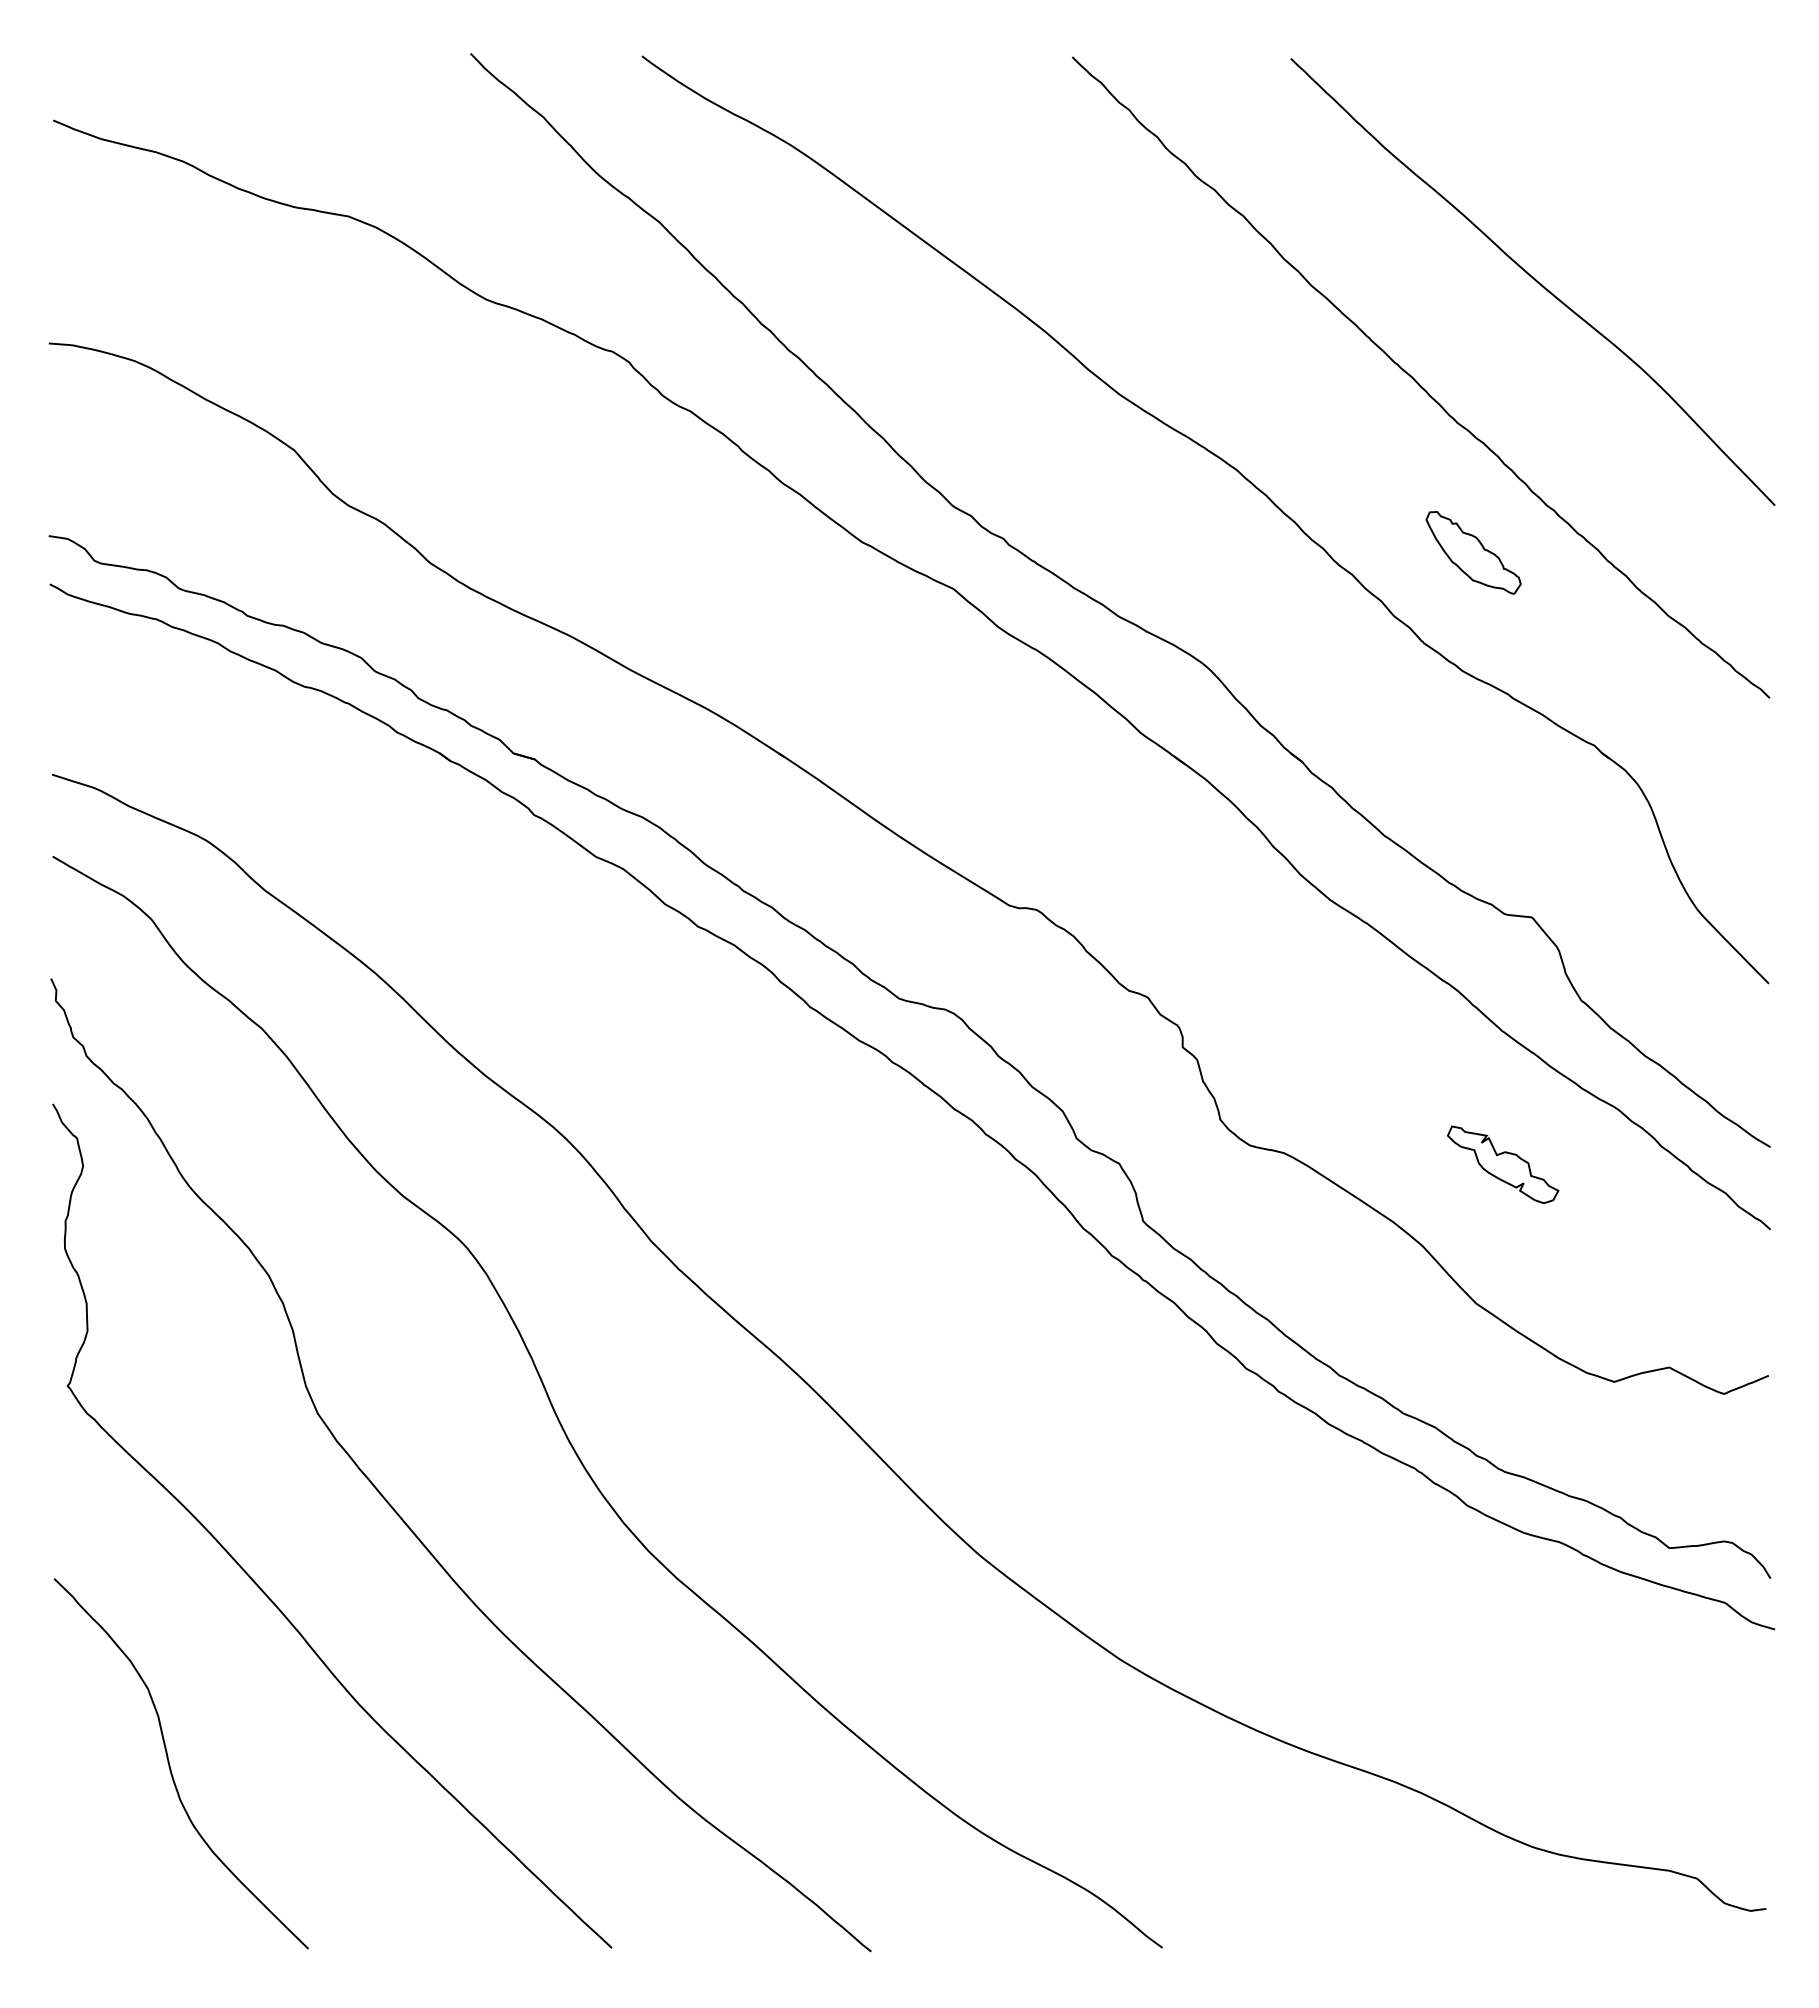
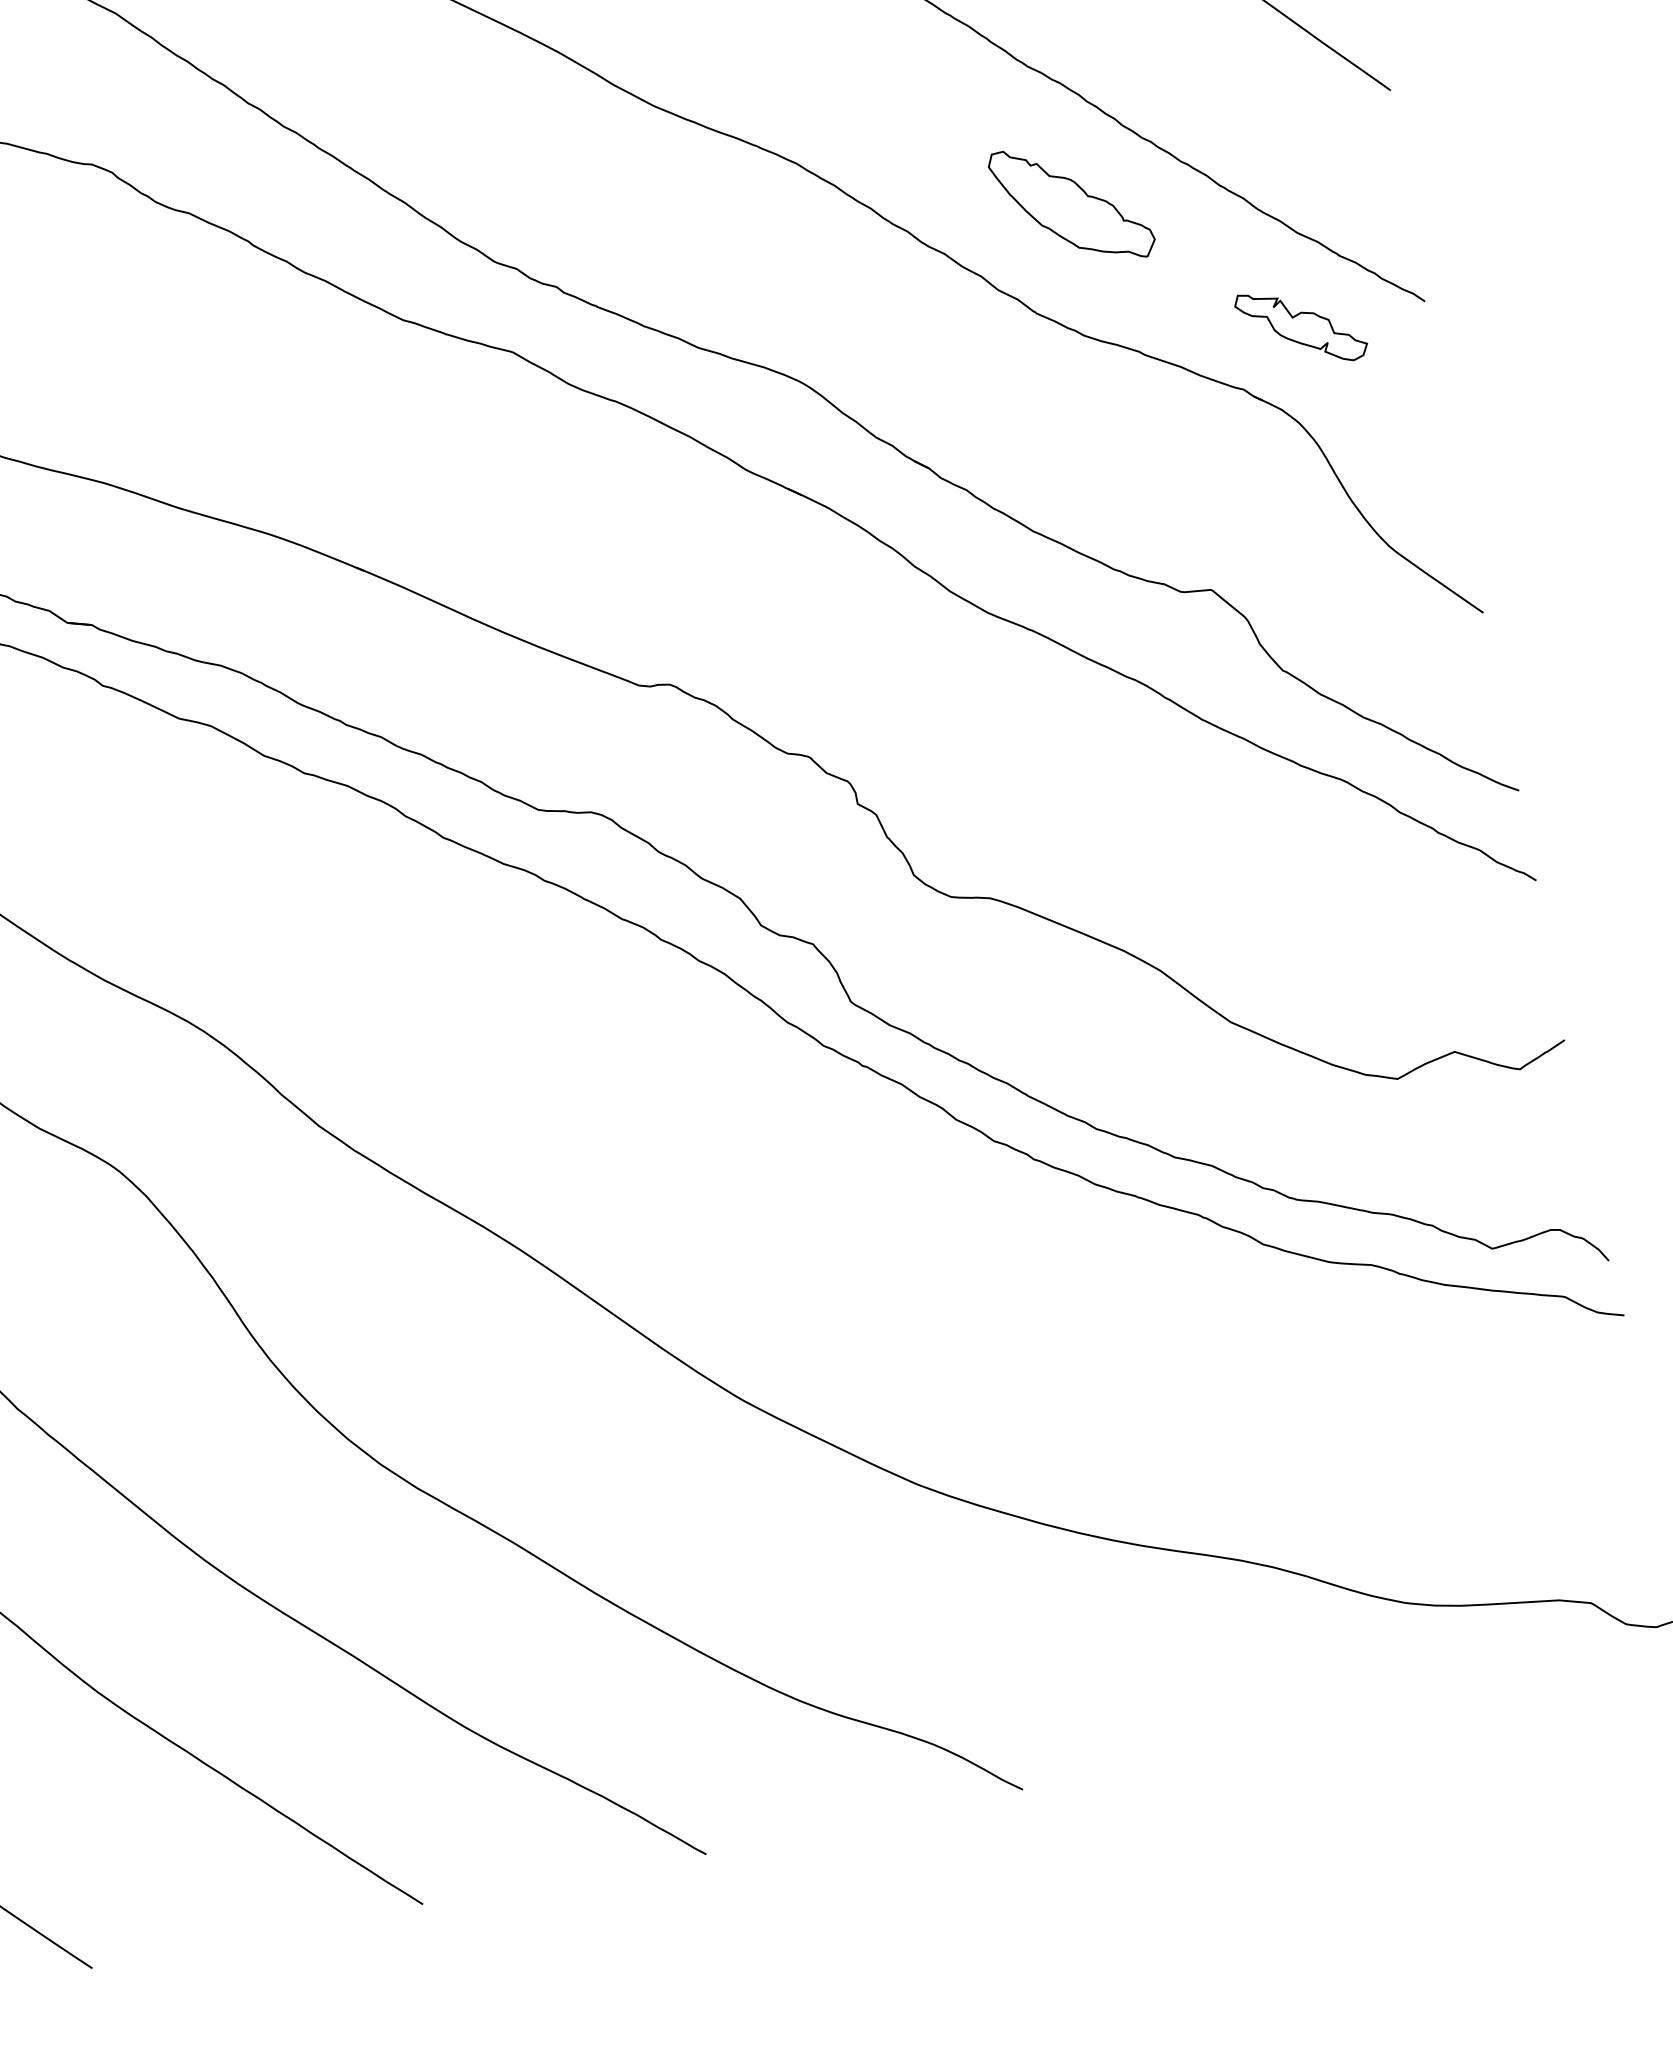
part: (1473, 552) -> (1071, 204), size x1.43
part: (1503, 1164) -> (1301, 326), moved

